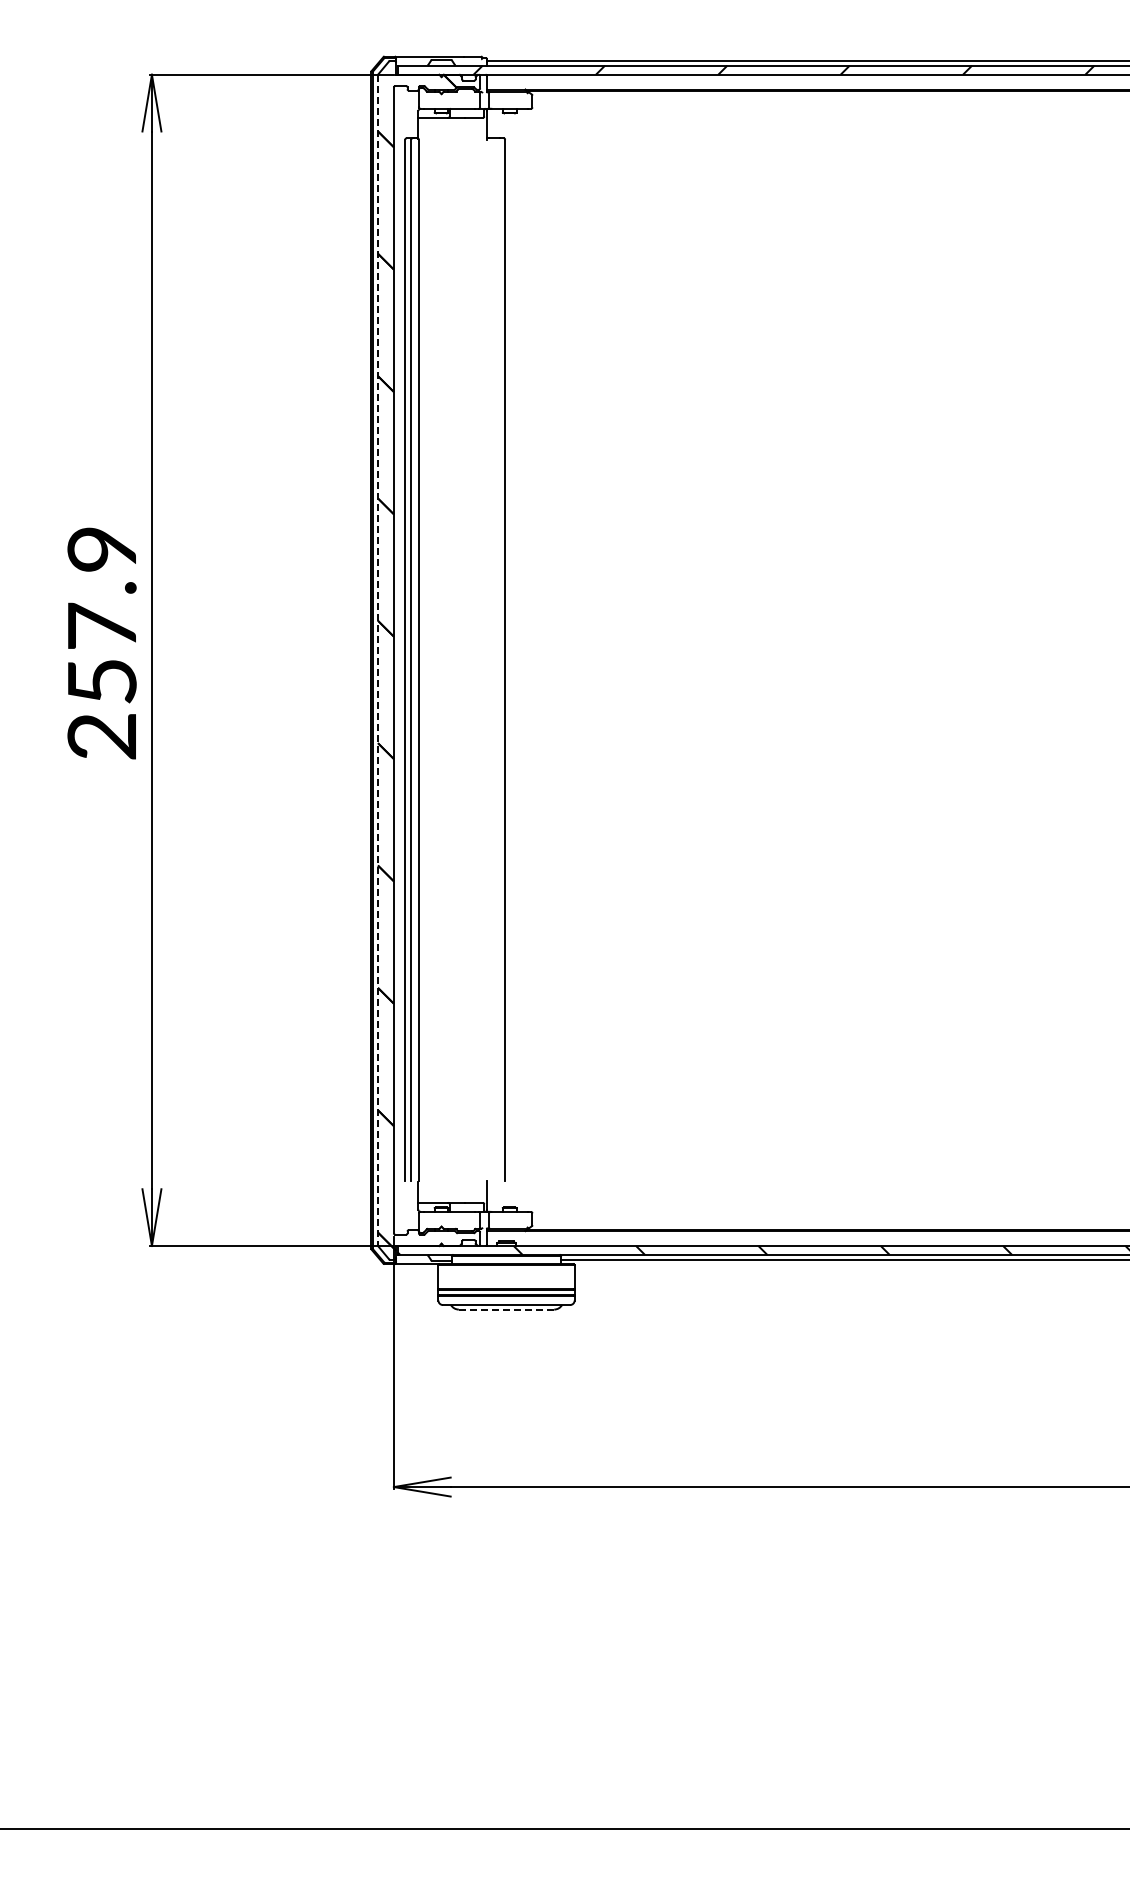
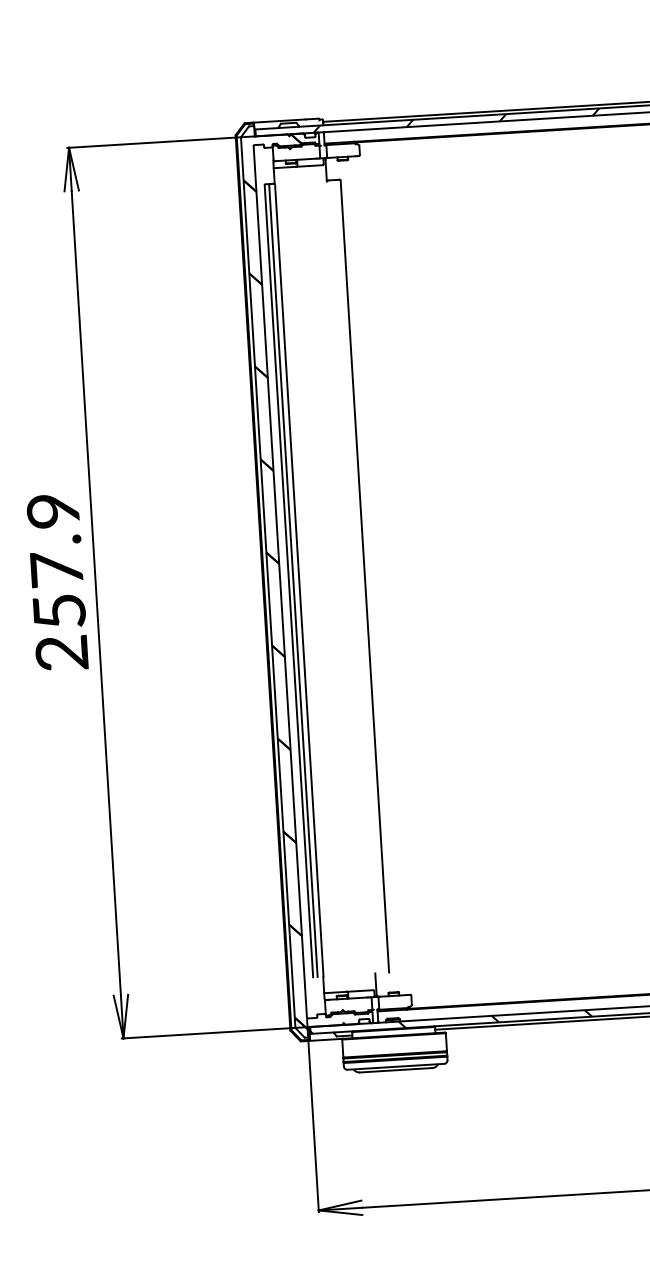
line: (378, 660) -> (268, 582), dashed -> solid
line: (506, 1309) -> (396, 1070), dashed -> solid

